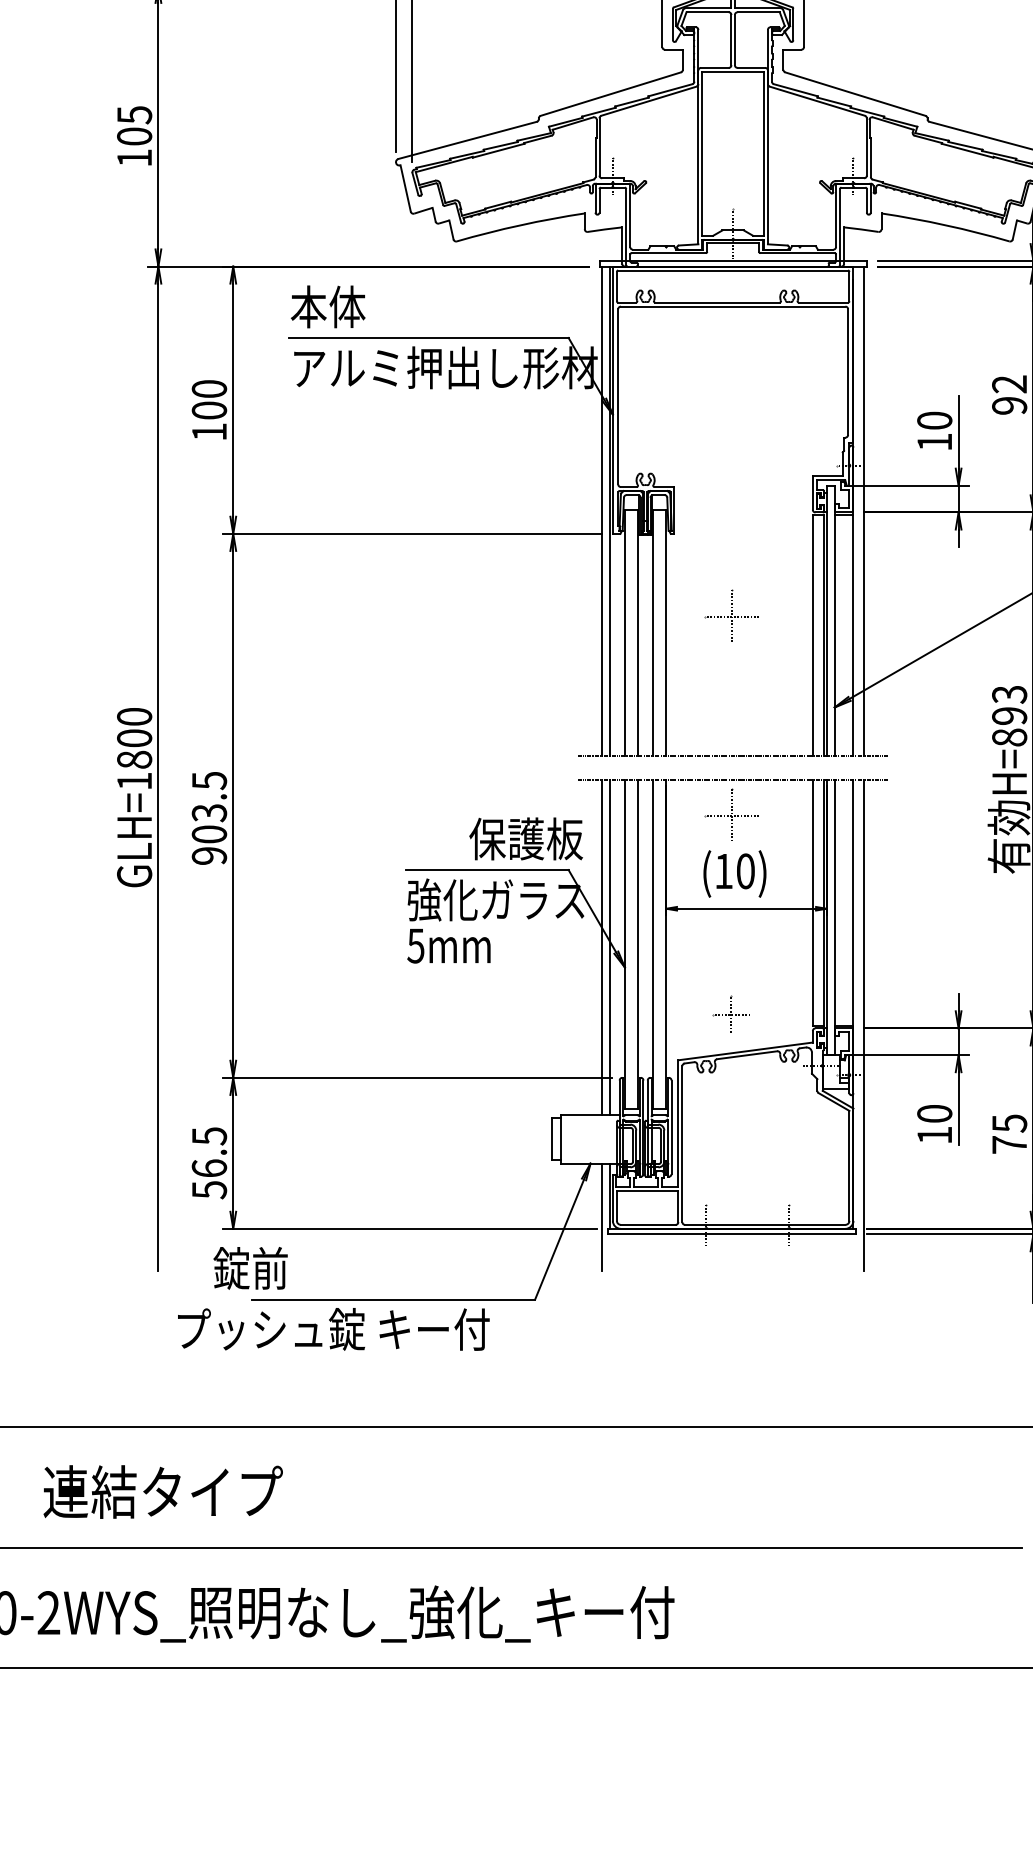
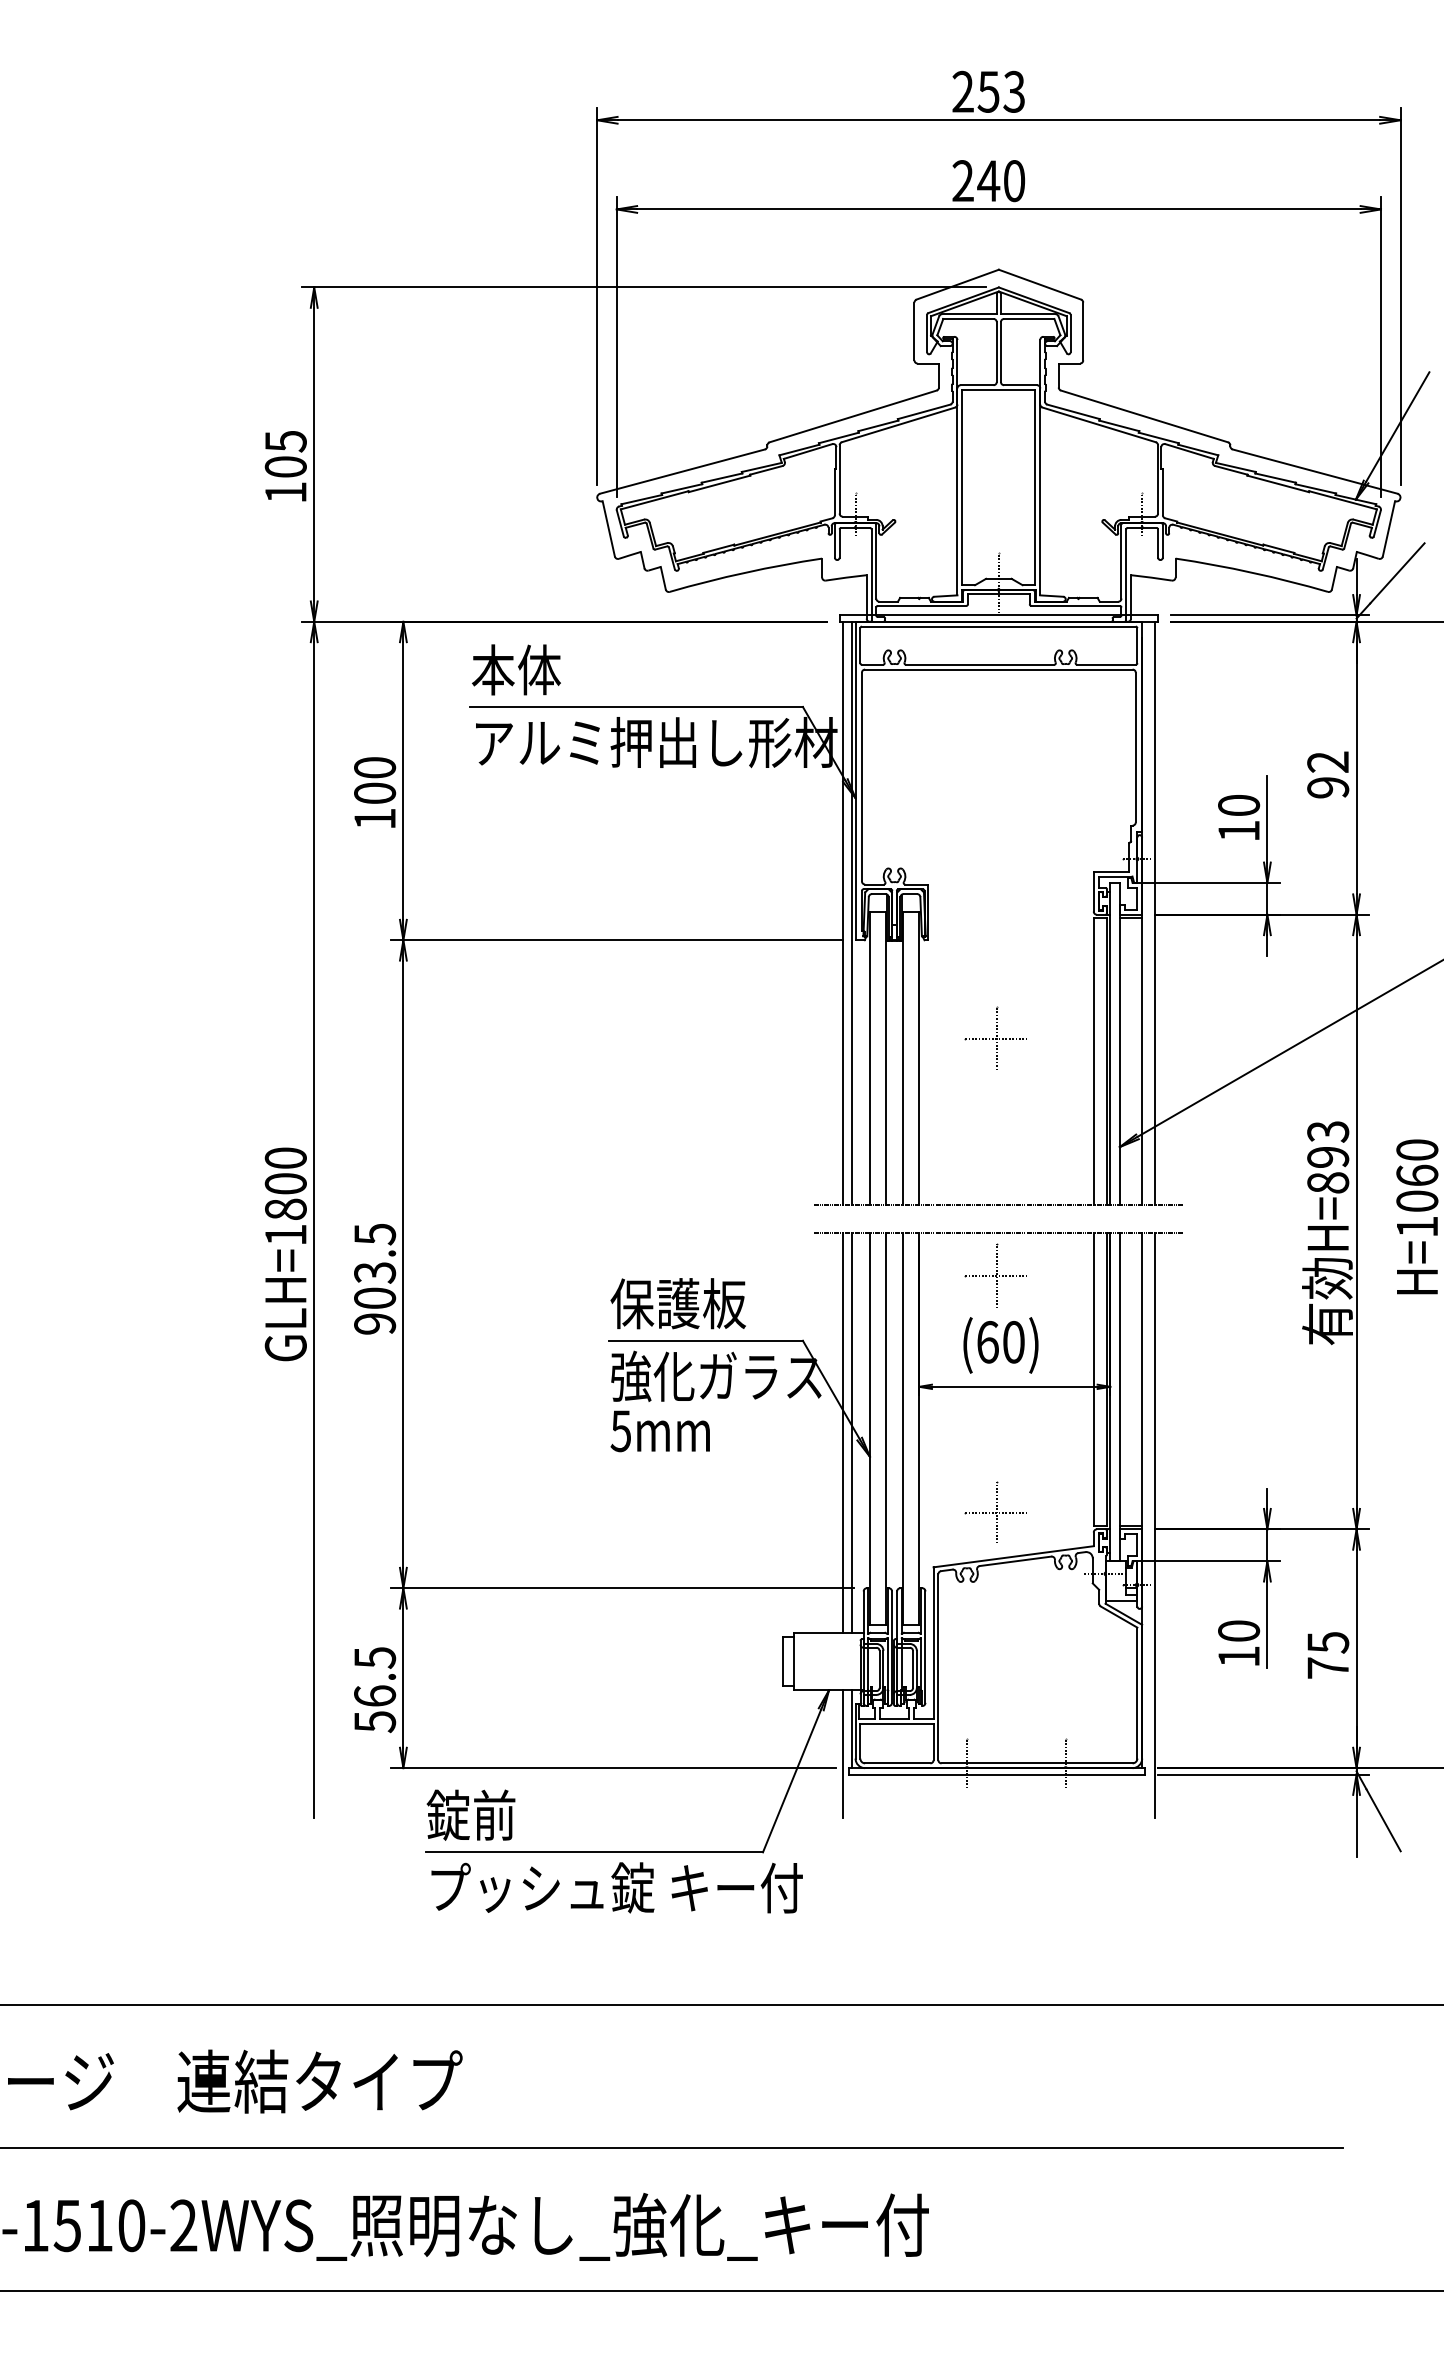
text: (525, 838) -> (677, 1303), moved
text: (723, 870) -> (987, 1341), (10) -> (60)
part: (730, 1013) -> (995, 1511), size x1.43
text: (250, 1267) -> (470, 1814), moved
text: (333, 1329) -> (616, 1887), moved

